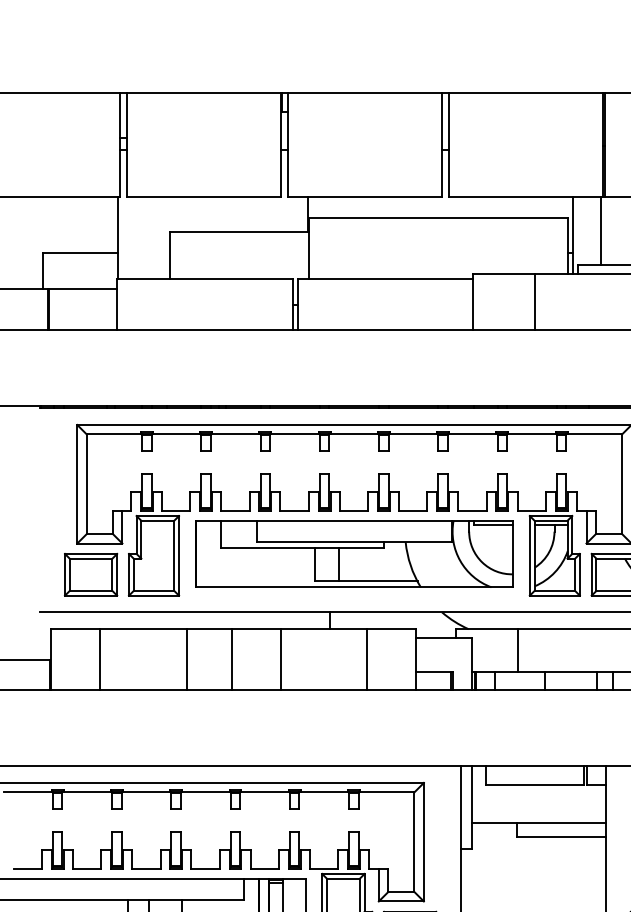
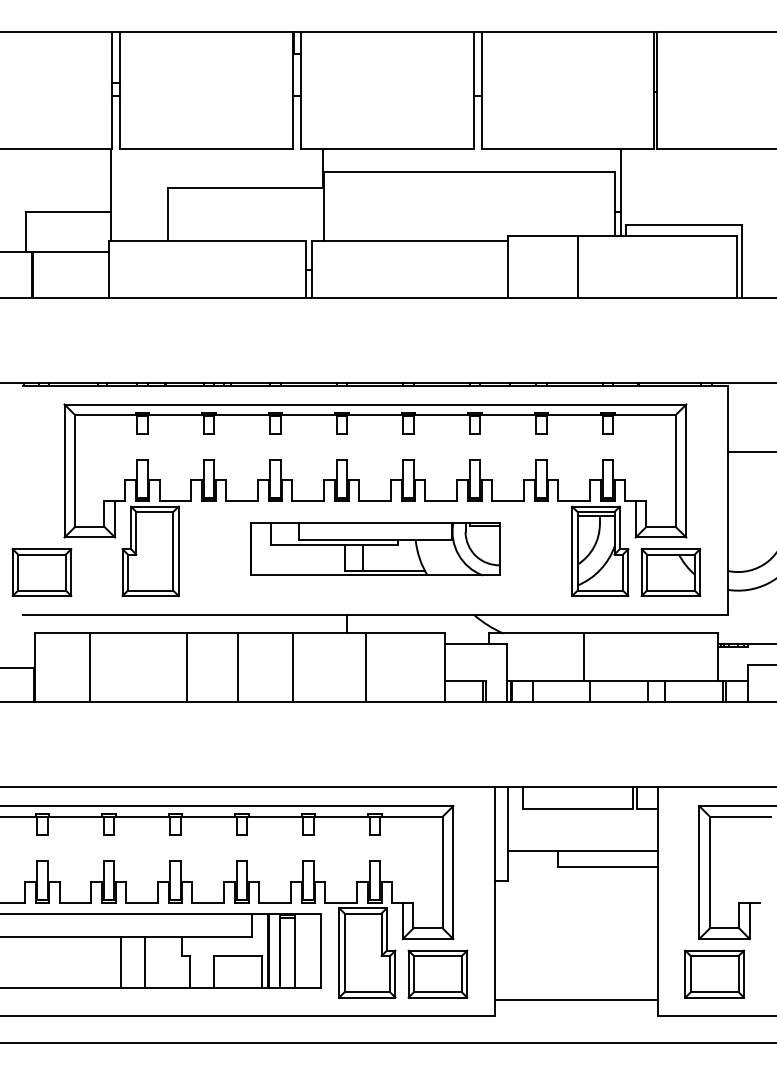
line: (601, 231) -> (652, 187), removed
part: (354, 554) -> (375, 549), size x0.7
part: (90, 574) -> (41, 572), moved
line: (517, 650) -> (583, 657), moved
line: (366, 659) -> (365, 667), moved

